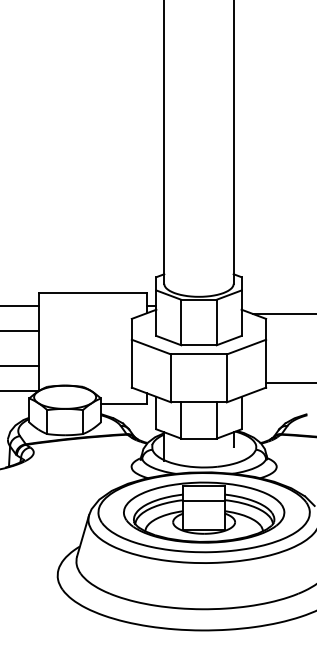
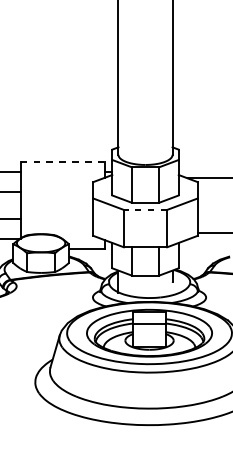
line: (93, 293) -> (63, 162), solid -> dashed
line: (198, 354) -> (145, 209), solid -> dashed

